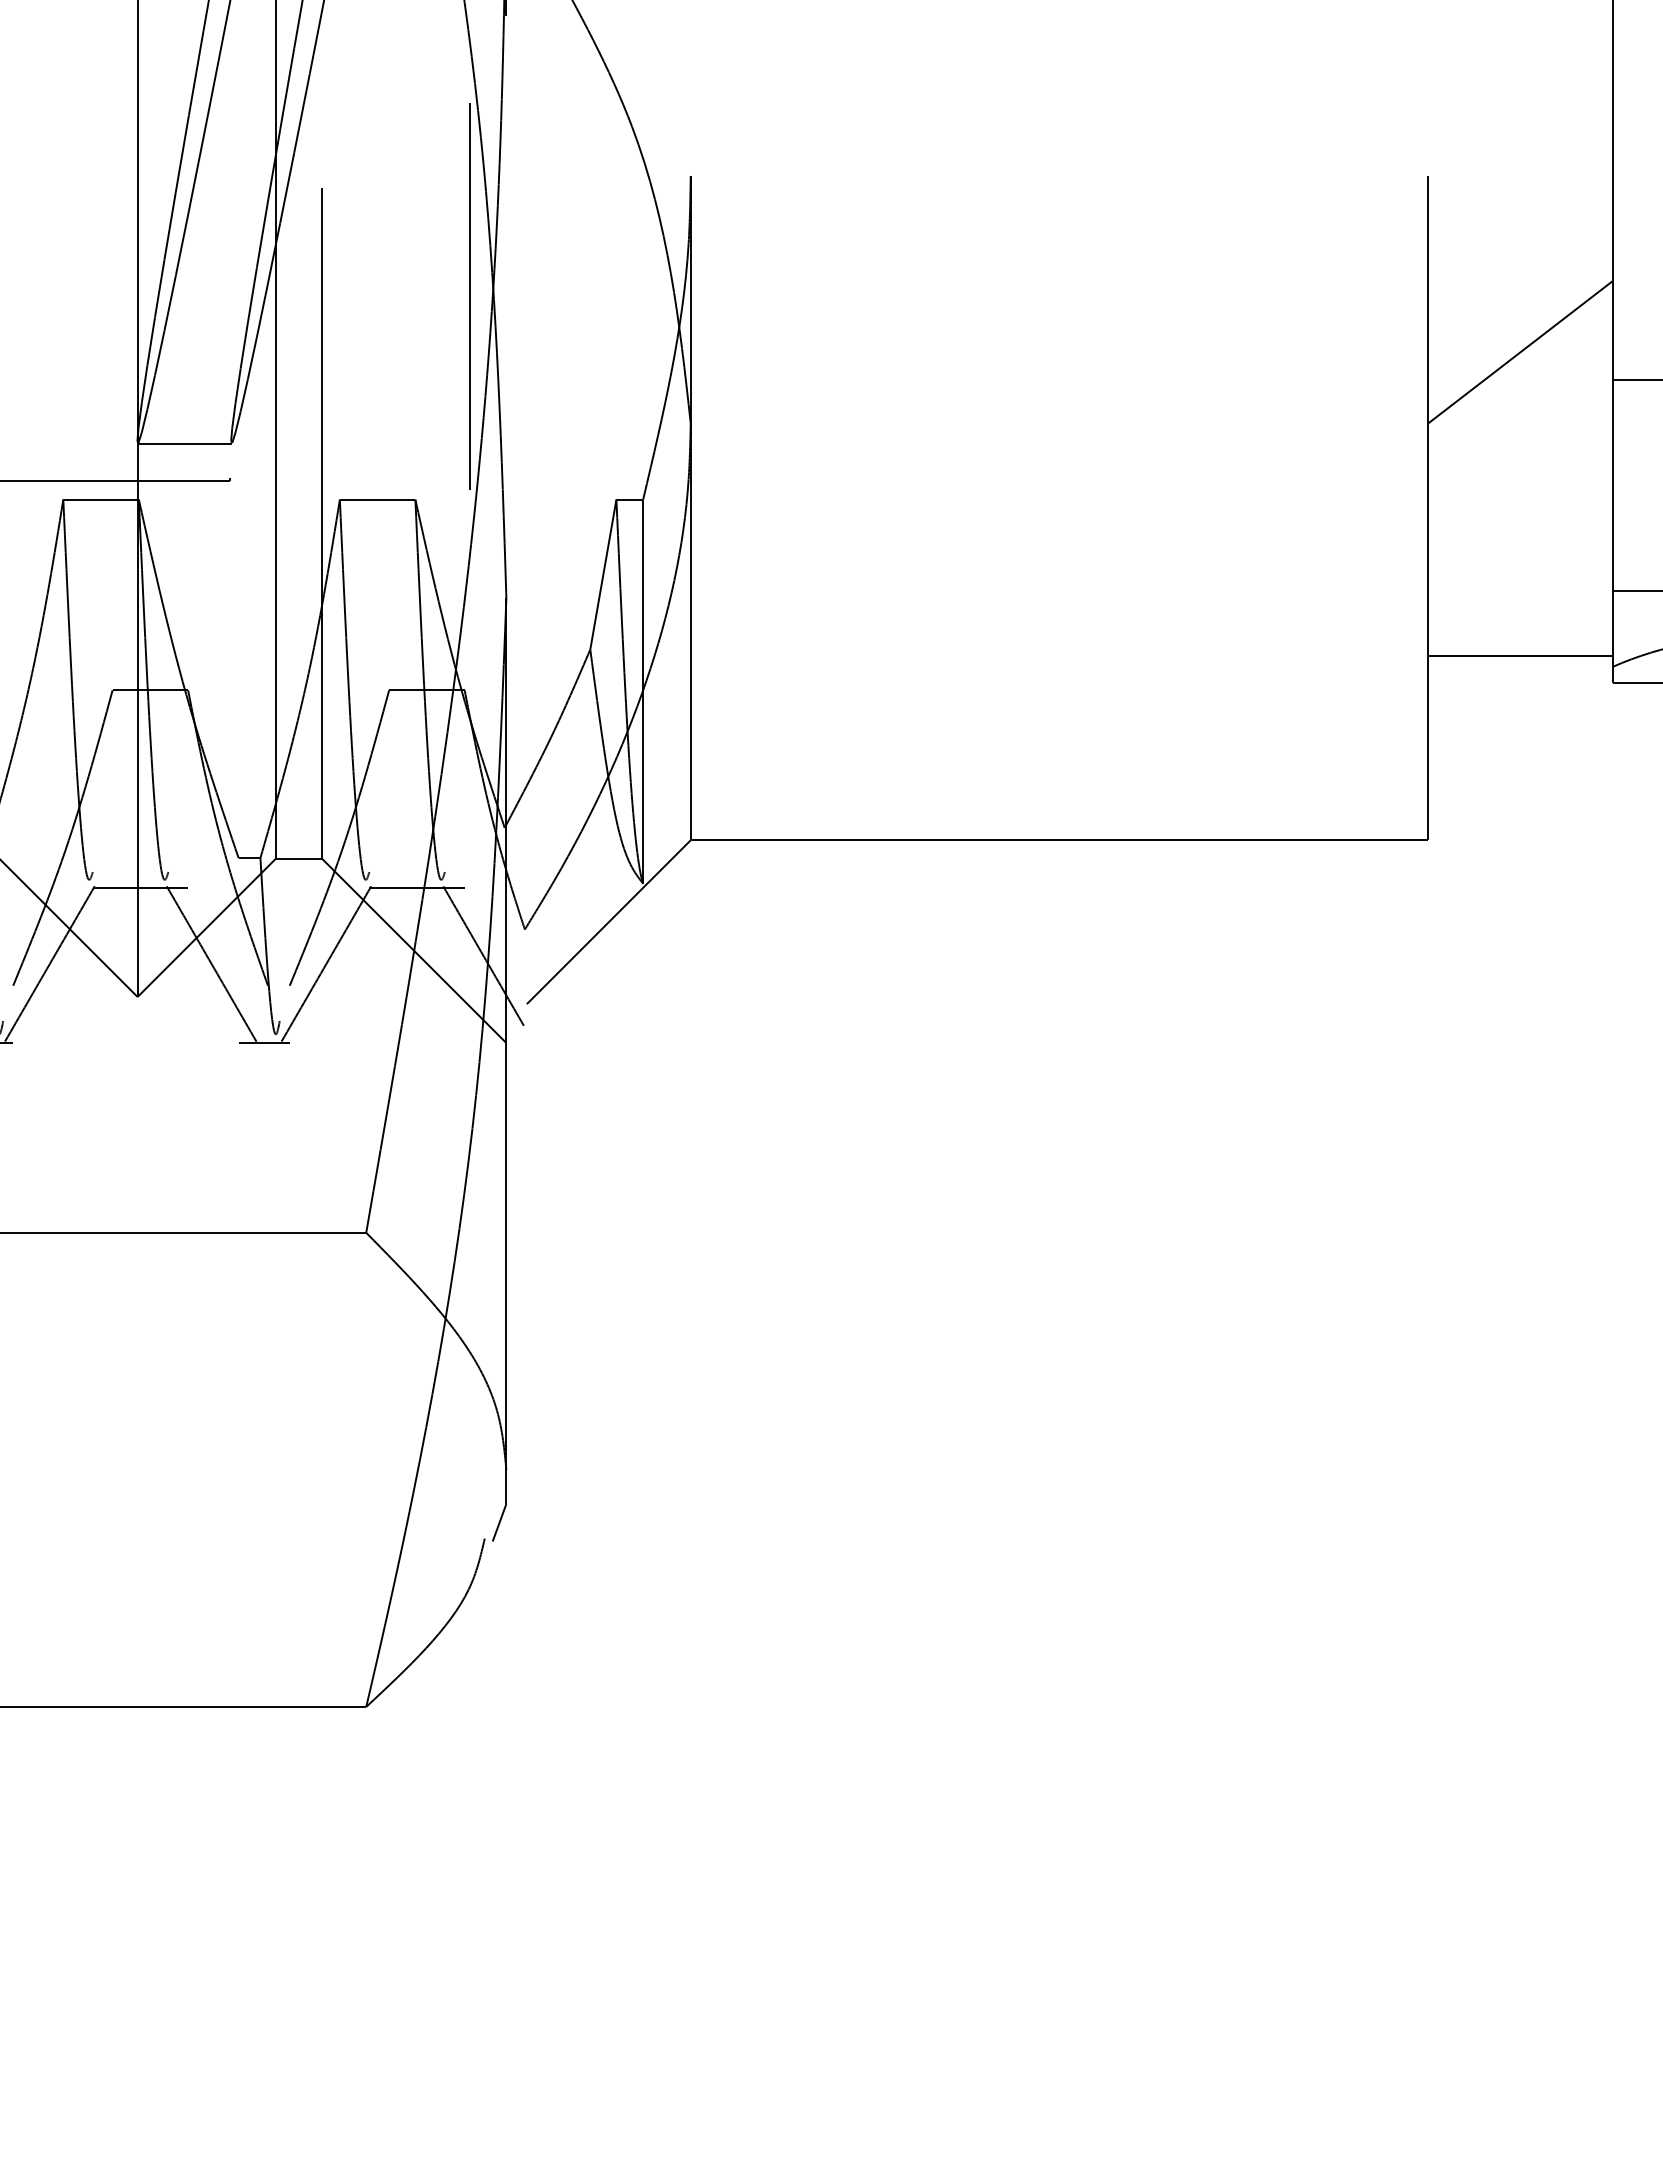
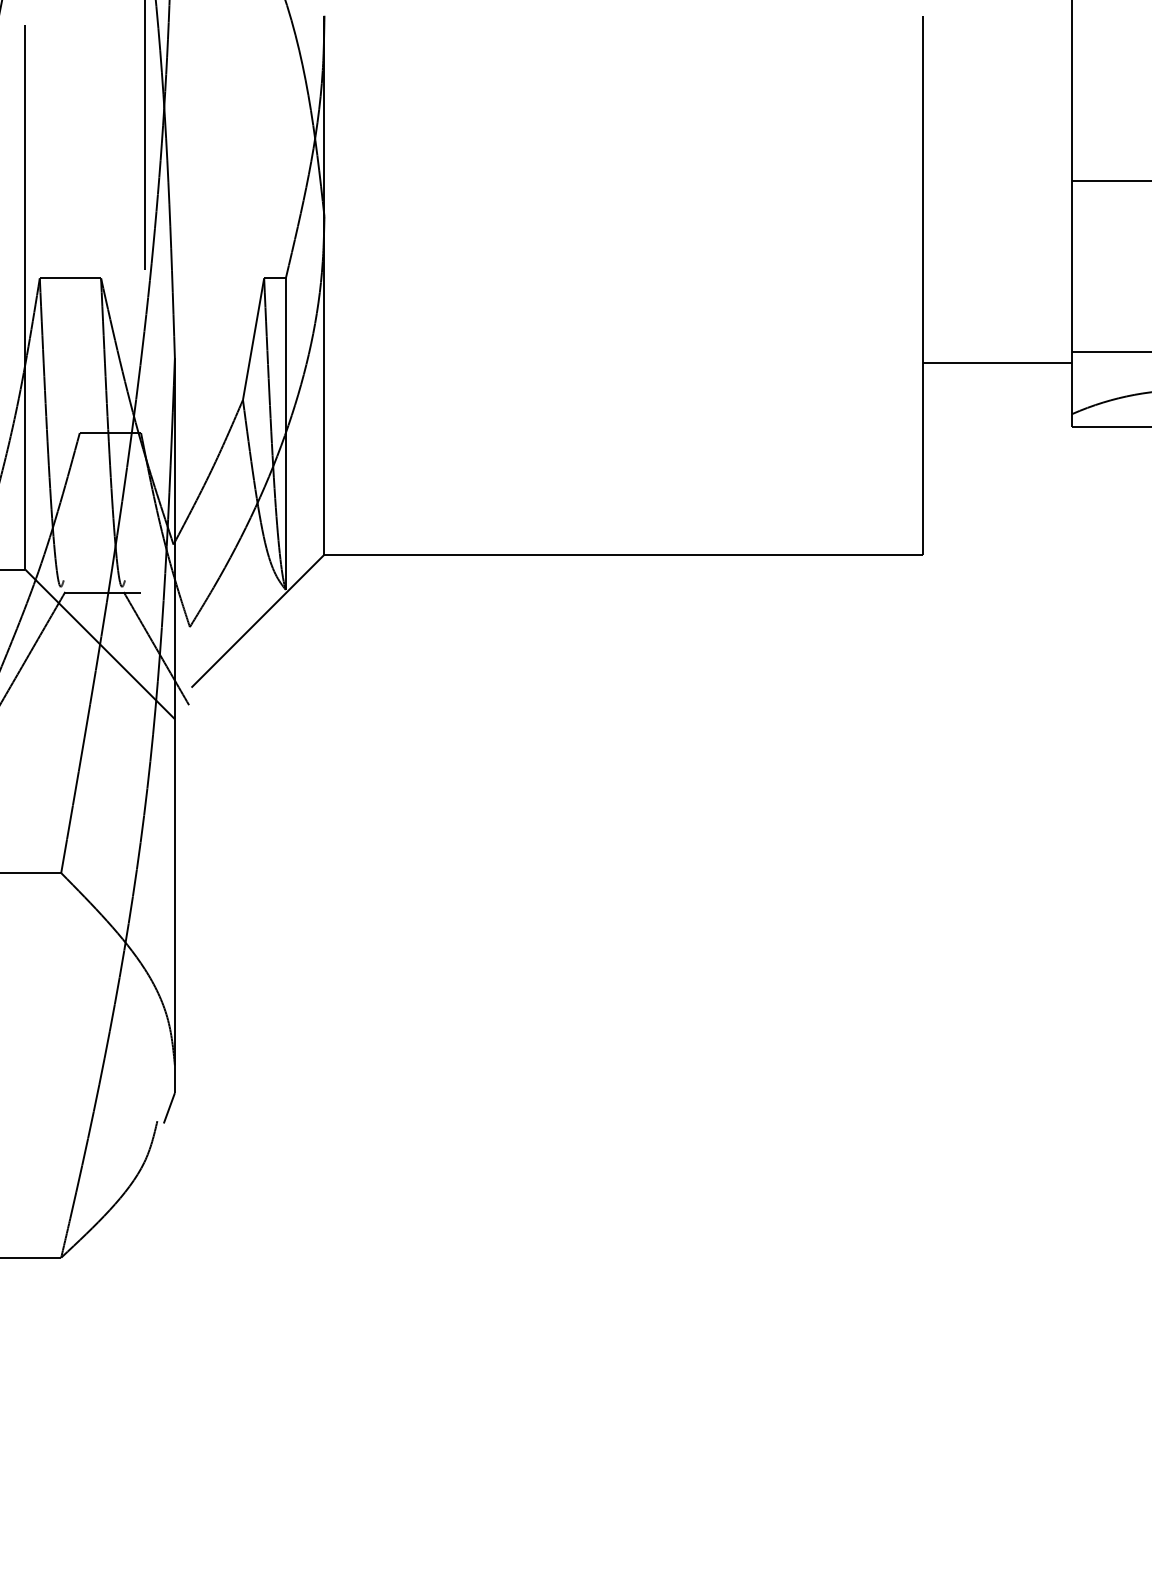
line: (1520, 352) -> (997, 158), removed
line: (1520, 655) -> (997, 362), moved

